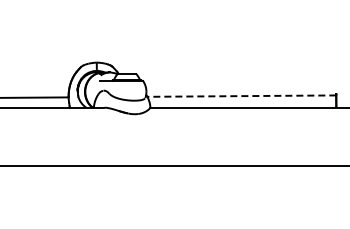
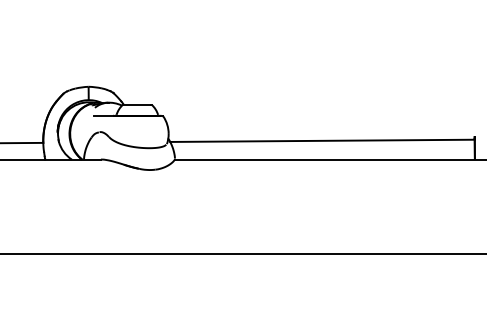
line: (241, 96) -> (321, 141), dashed -> solid

